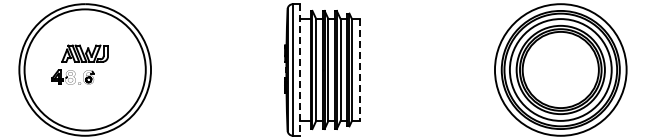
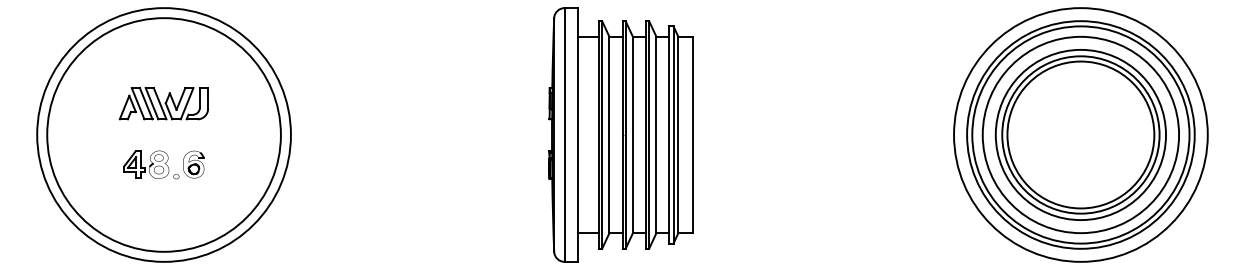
line: (299, 70) -> (577, 135), dashed -> solid
line: (359, 70) -> (692, 135), dashed -> solid
part: (72, 76) -> (162, 162), moved

